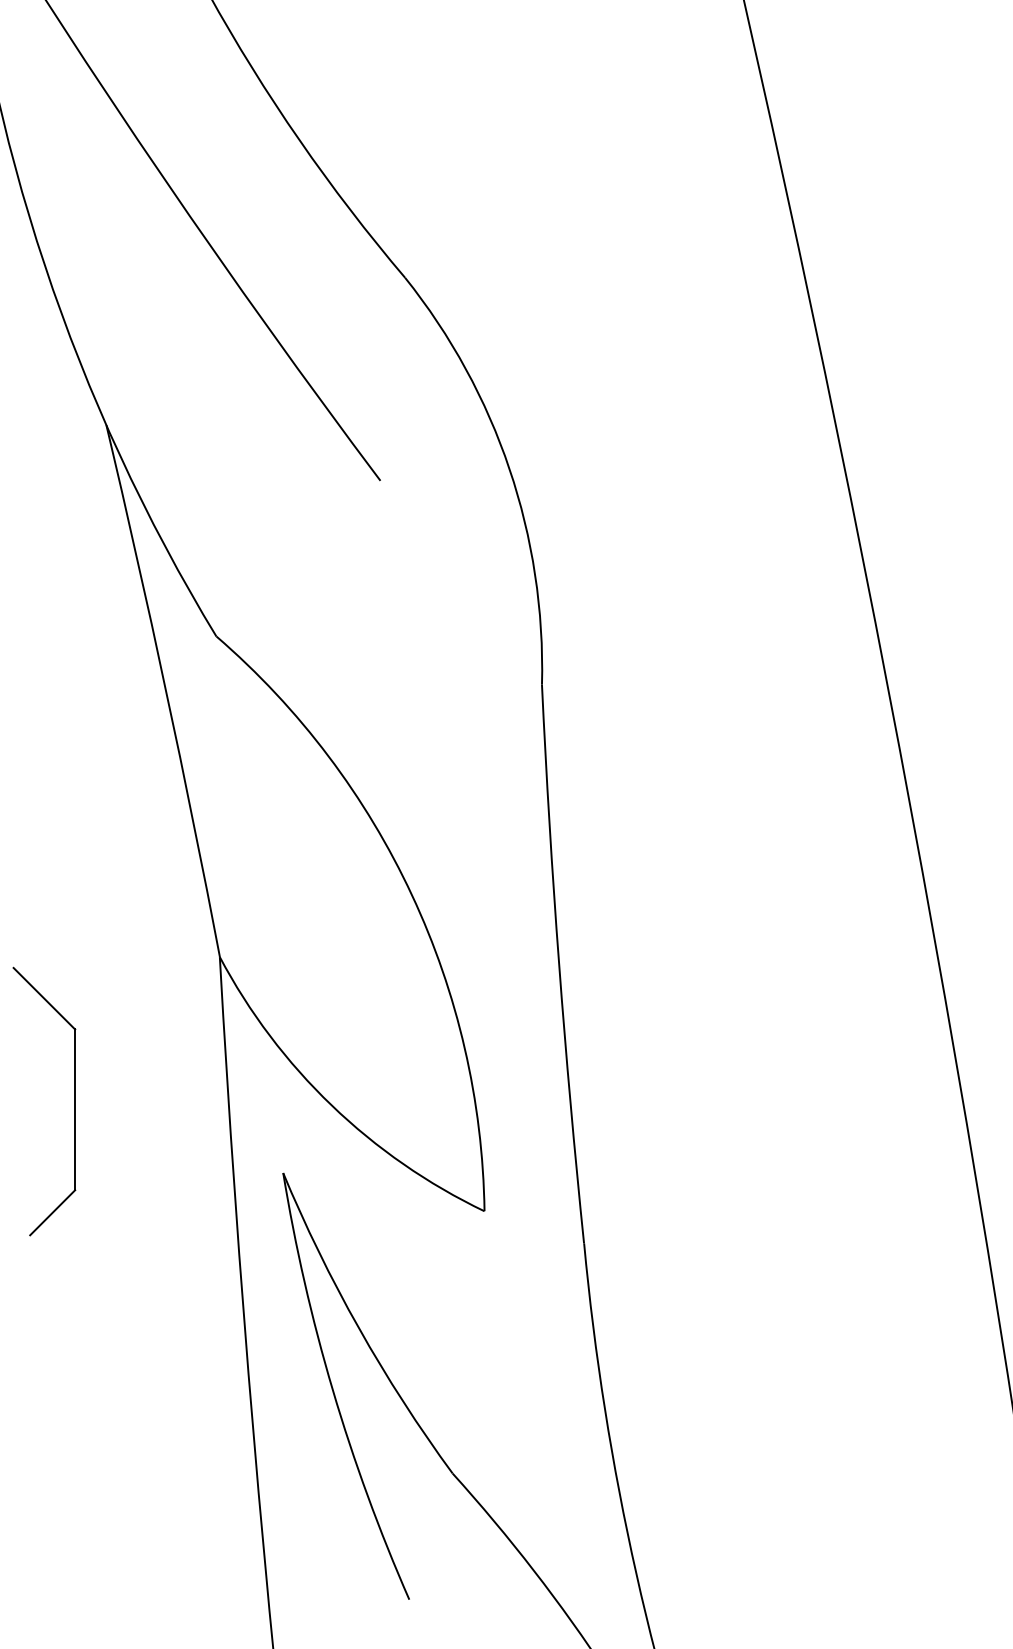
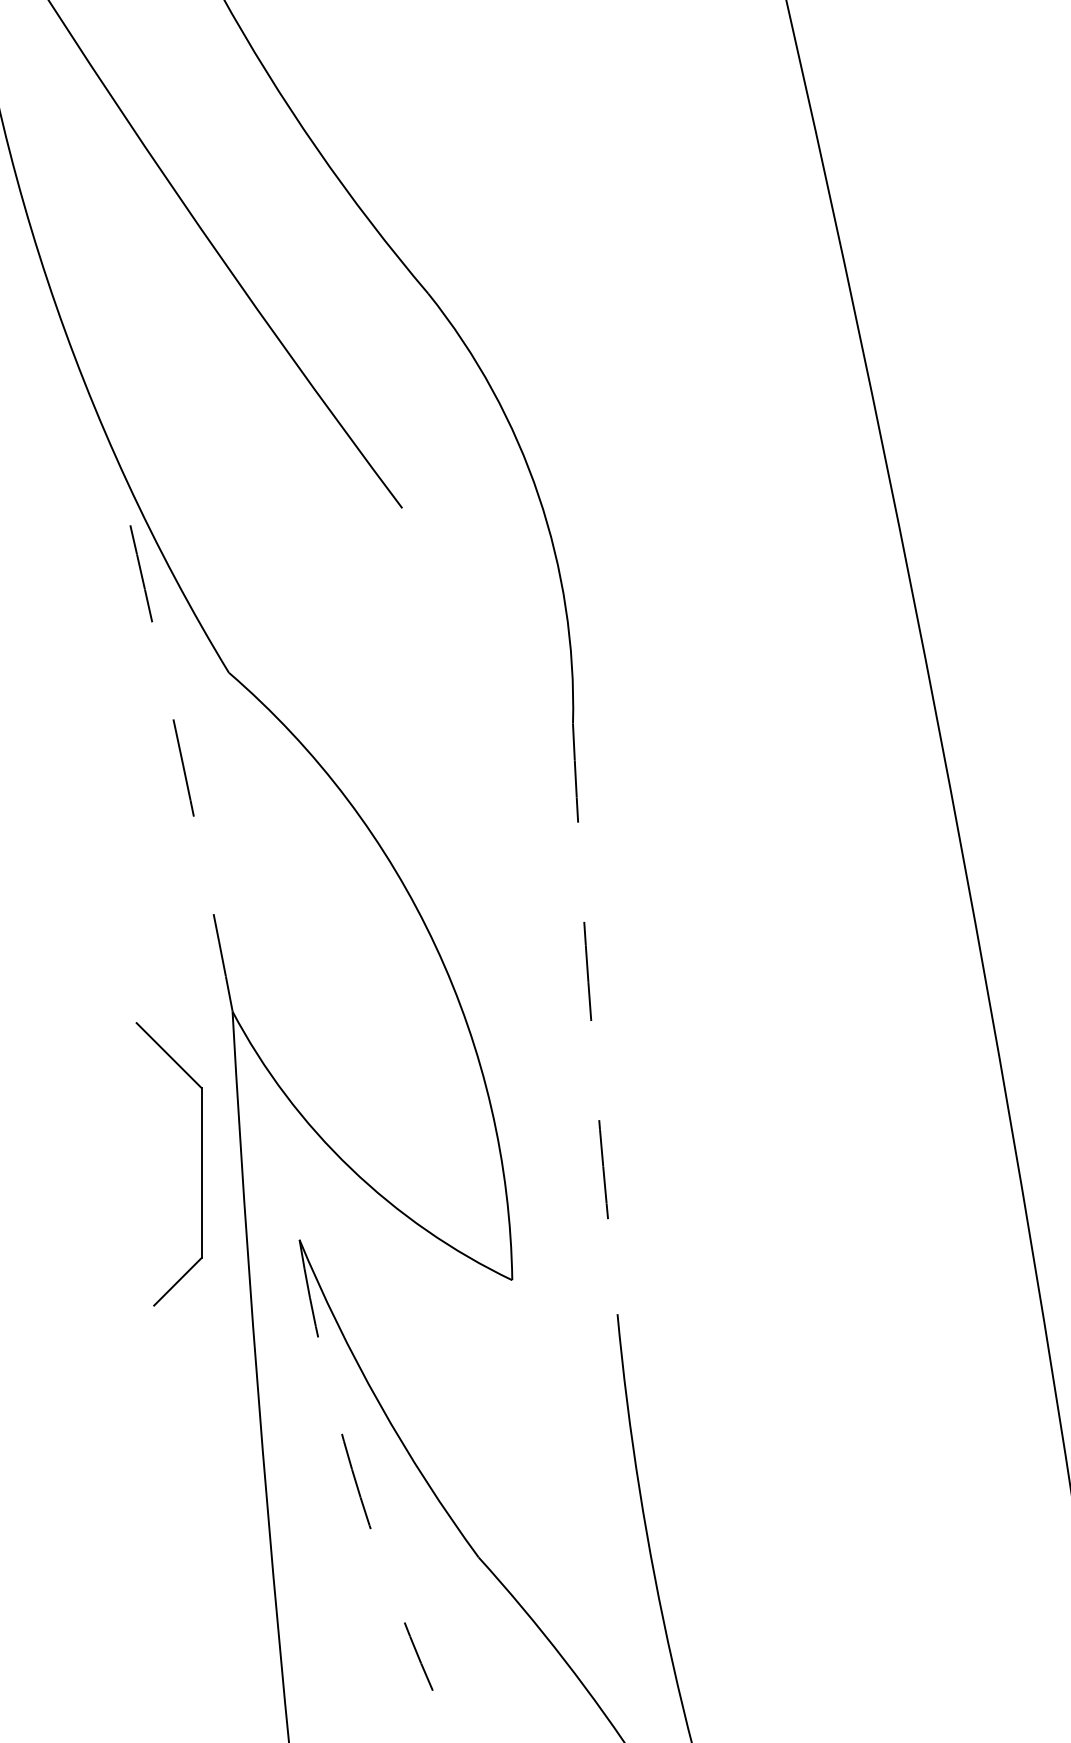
arc: (165, 690) -> (175, 729), solid -> dashed
arc: (559, 964) -> (591, 1019), solid -> dashed
part: (74, 1101) -> (201, 1164), moved
arc: (333, 1390) -> (352, 1469), solid -> dashed

